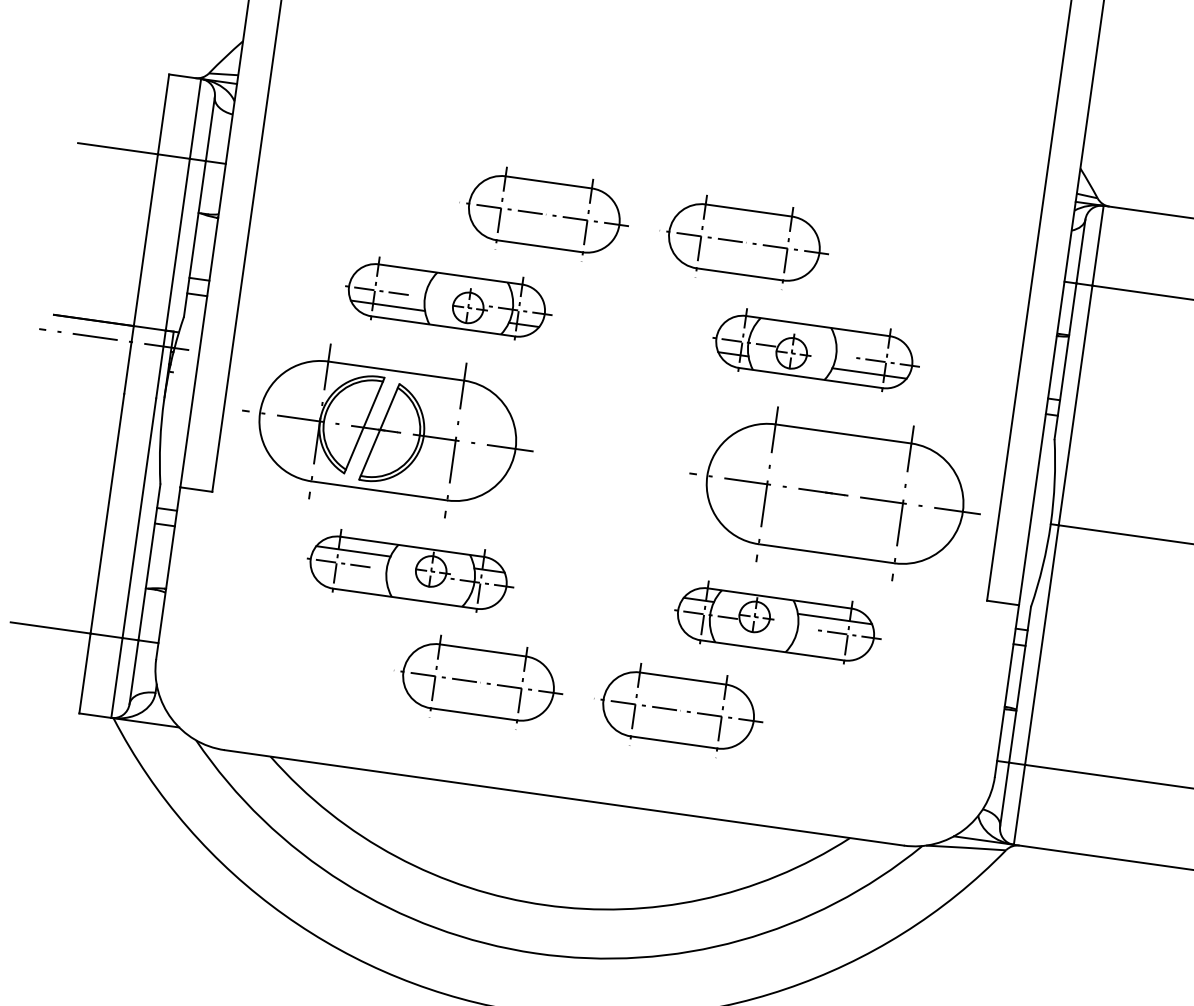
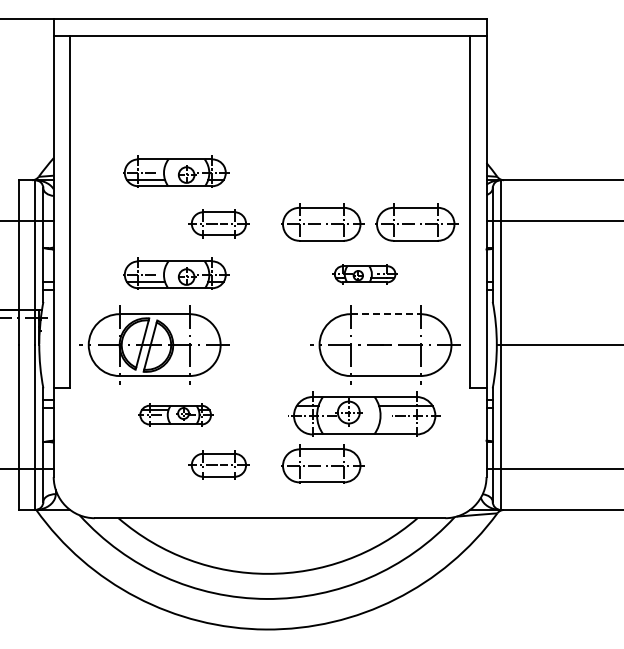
part: (477, 100) -> (176, 171), added
part: (546, 211) -> (219, 222), size x0.7
part: (928, 264) -> (416, 222), added
part: (815, 349) -> (365, 273), size x0.6
line: (845, 434) -> (386, 314), solid -> dashed
part: (411, 571) -> (176, 414), size x0.7
part: (777, 622) -> (365, 414), size x1.4
part: (481, 678) -> (219, 463), size x0.7

